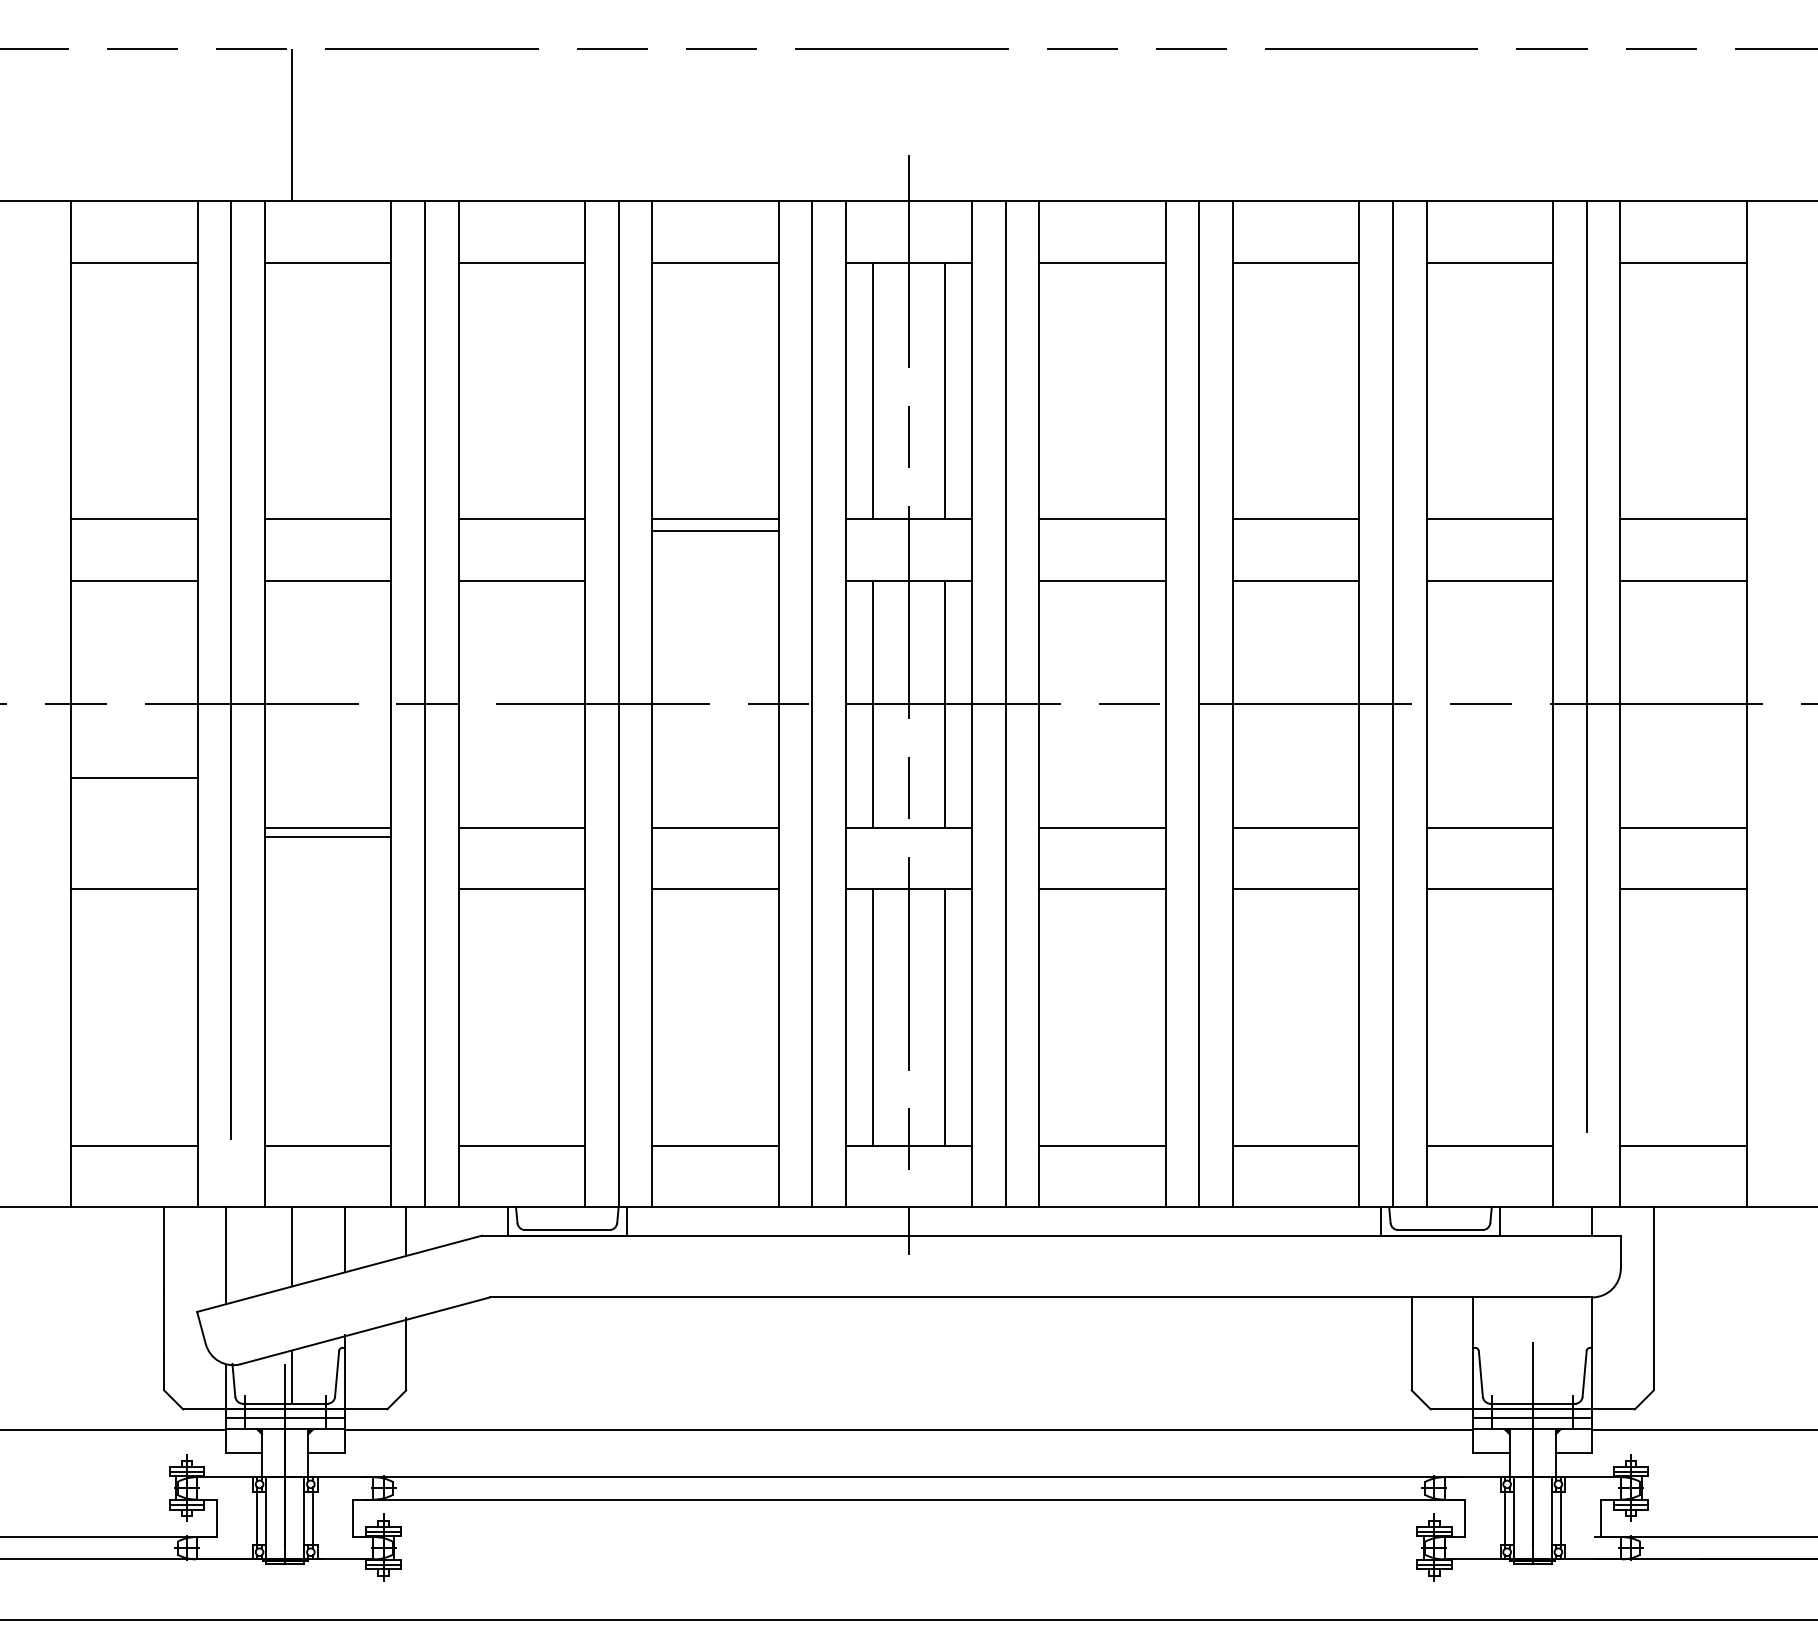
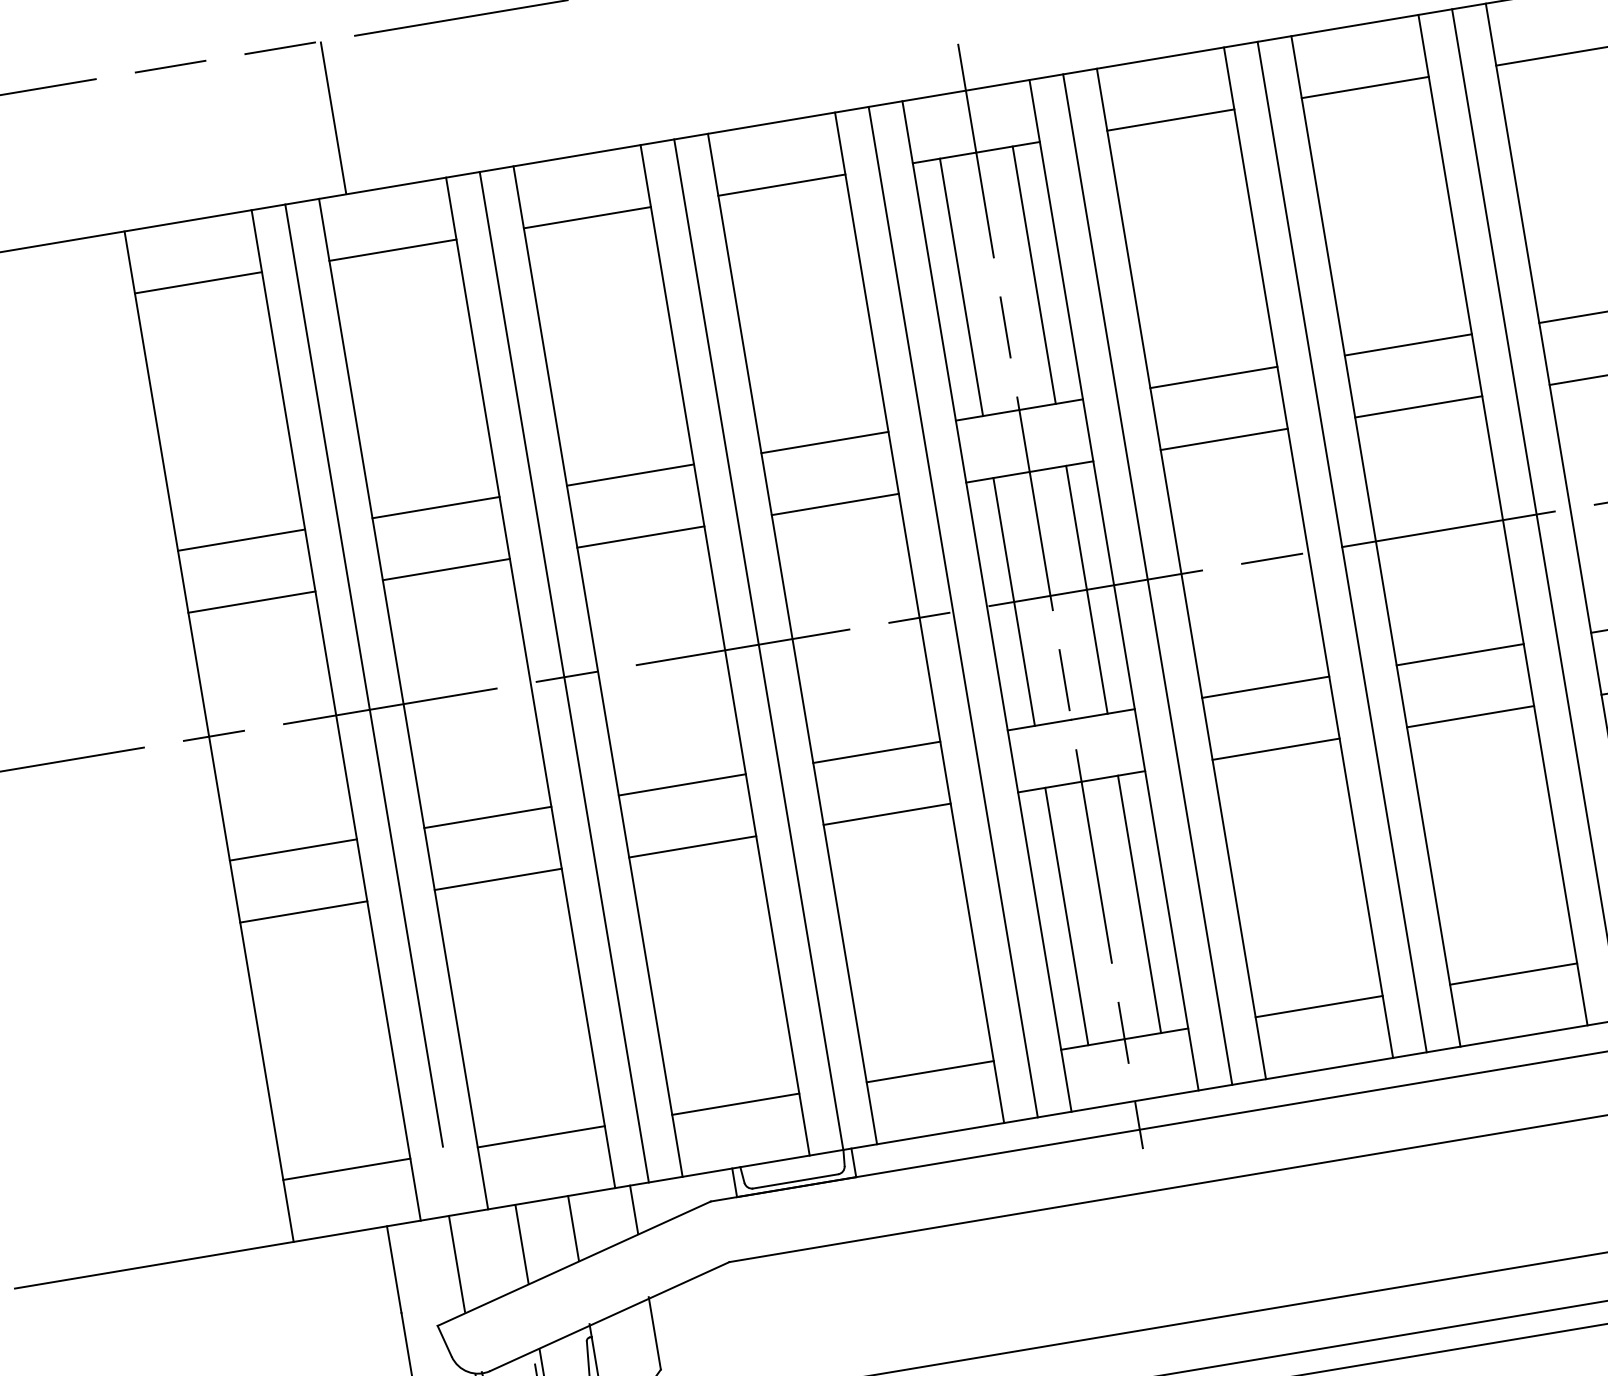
line: (715, 530) -> (835, 504), moved
line: (134, 777) -> (293, 849), moved
line: (327, 837) -> (497, 879), moved

